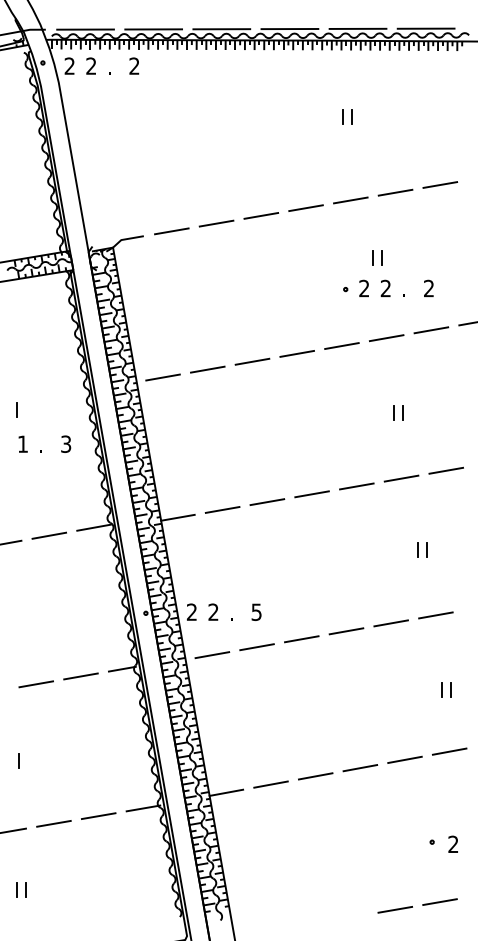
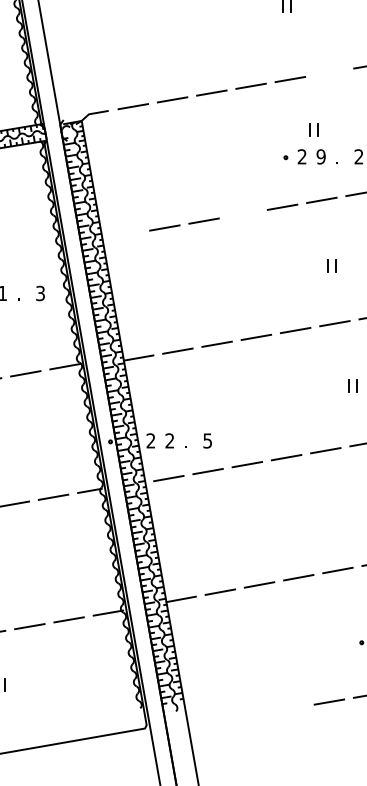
line: (395, 192) -> (329, 72), removed
text: (385, 288) -> (320, 156), 2 -> 9
line: (296, 353) -> (242, 213), removed
line: (162, 377) -> (125, 234), removed

